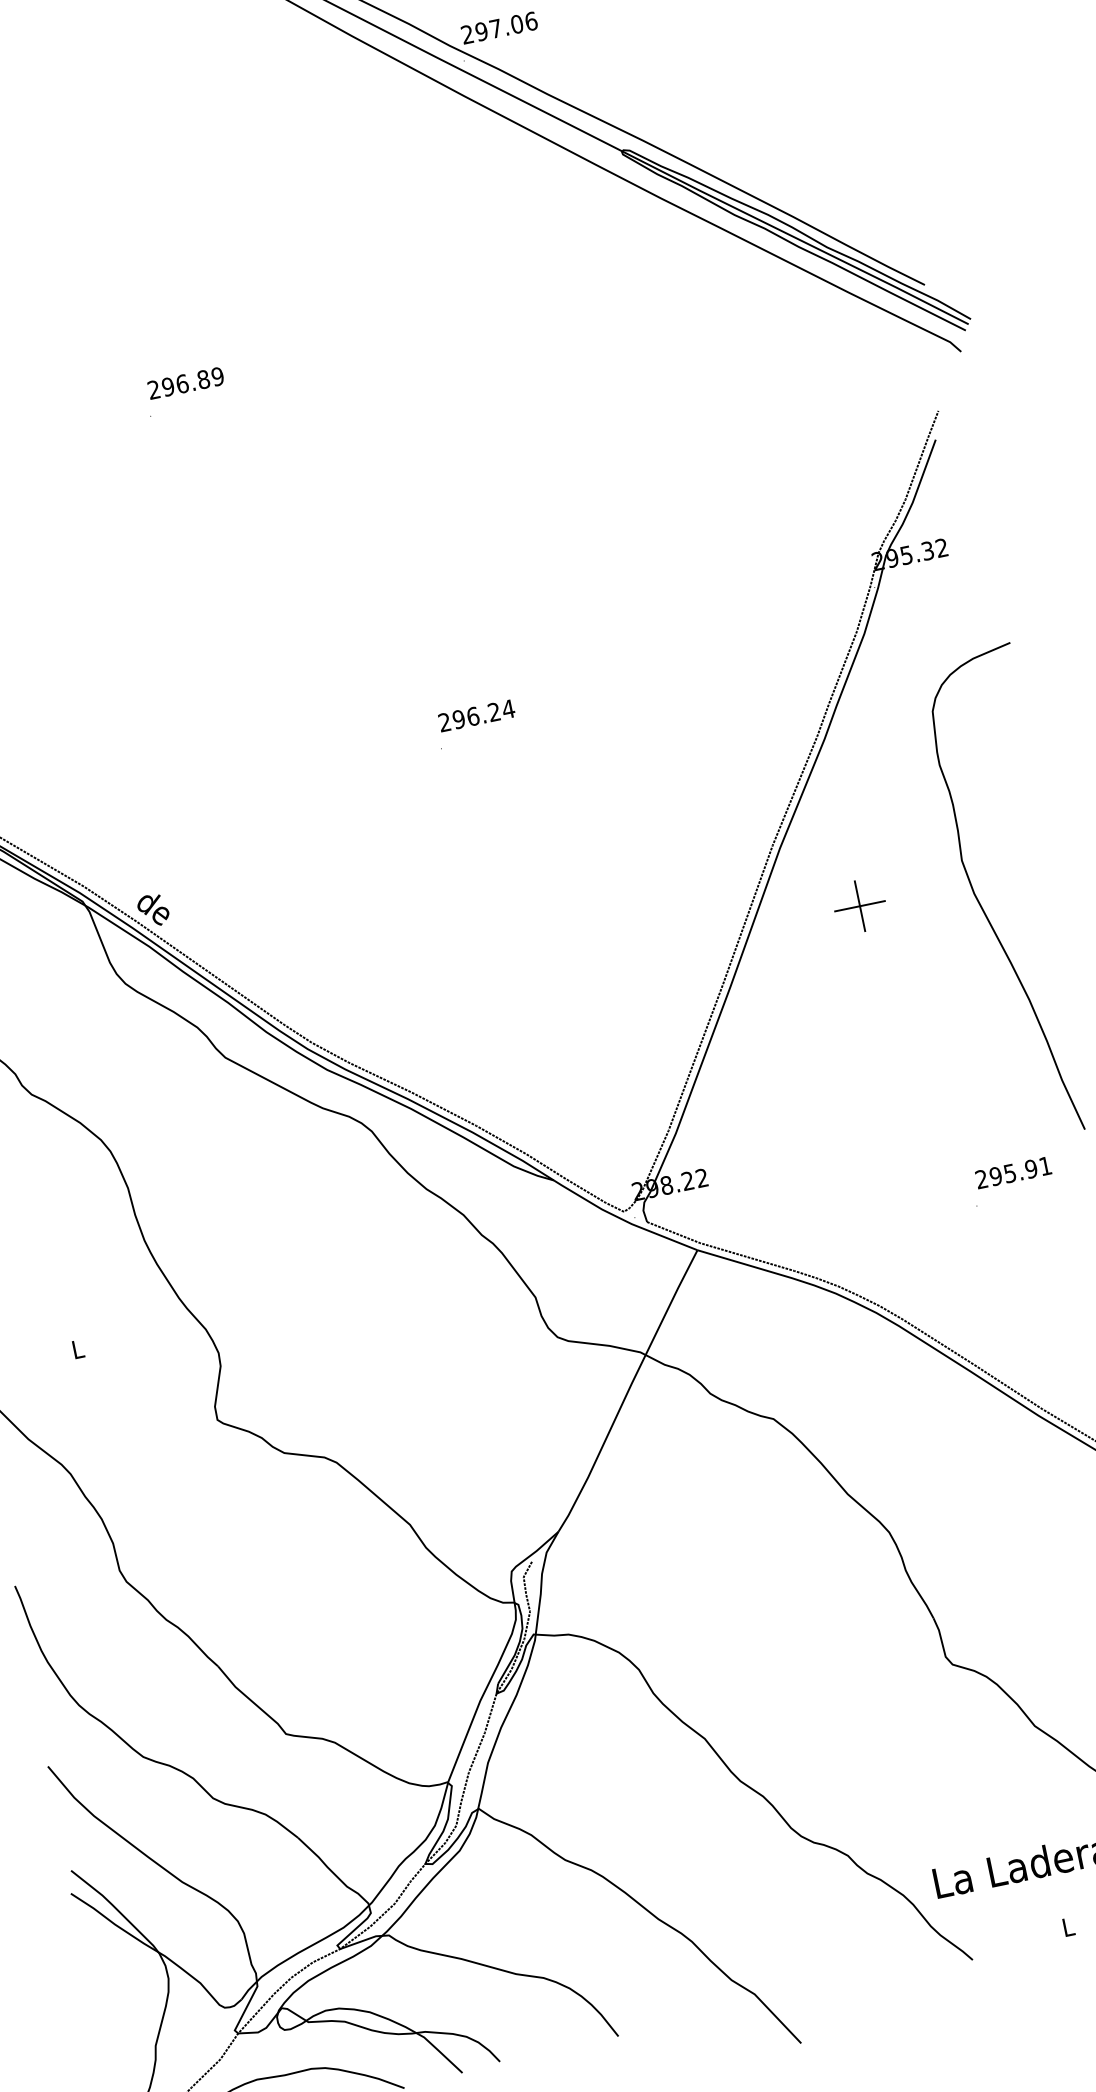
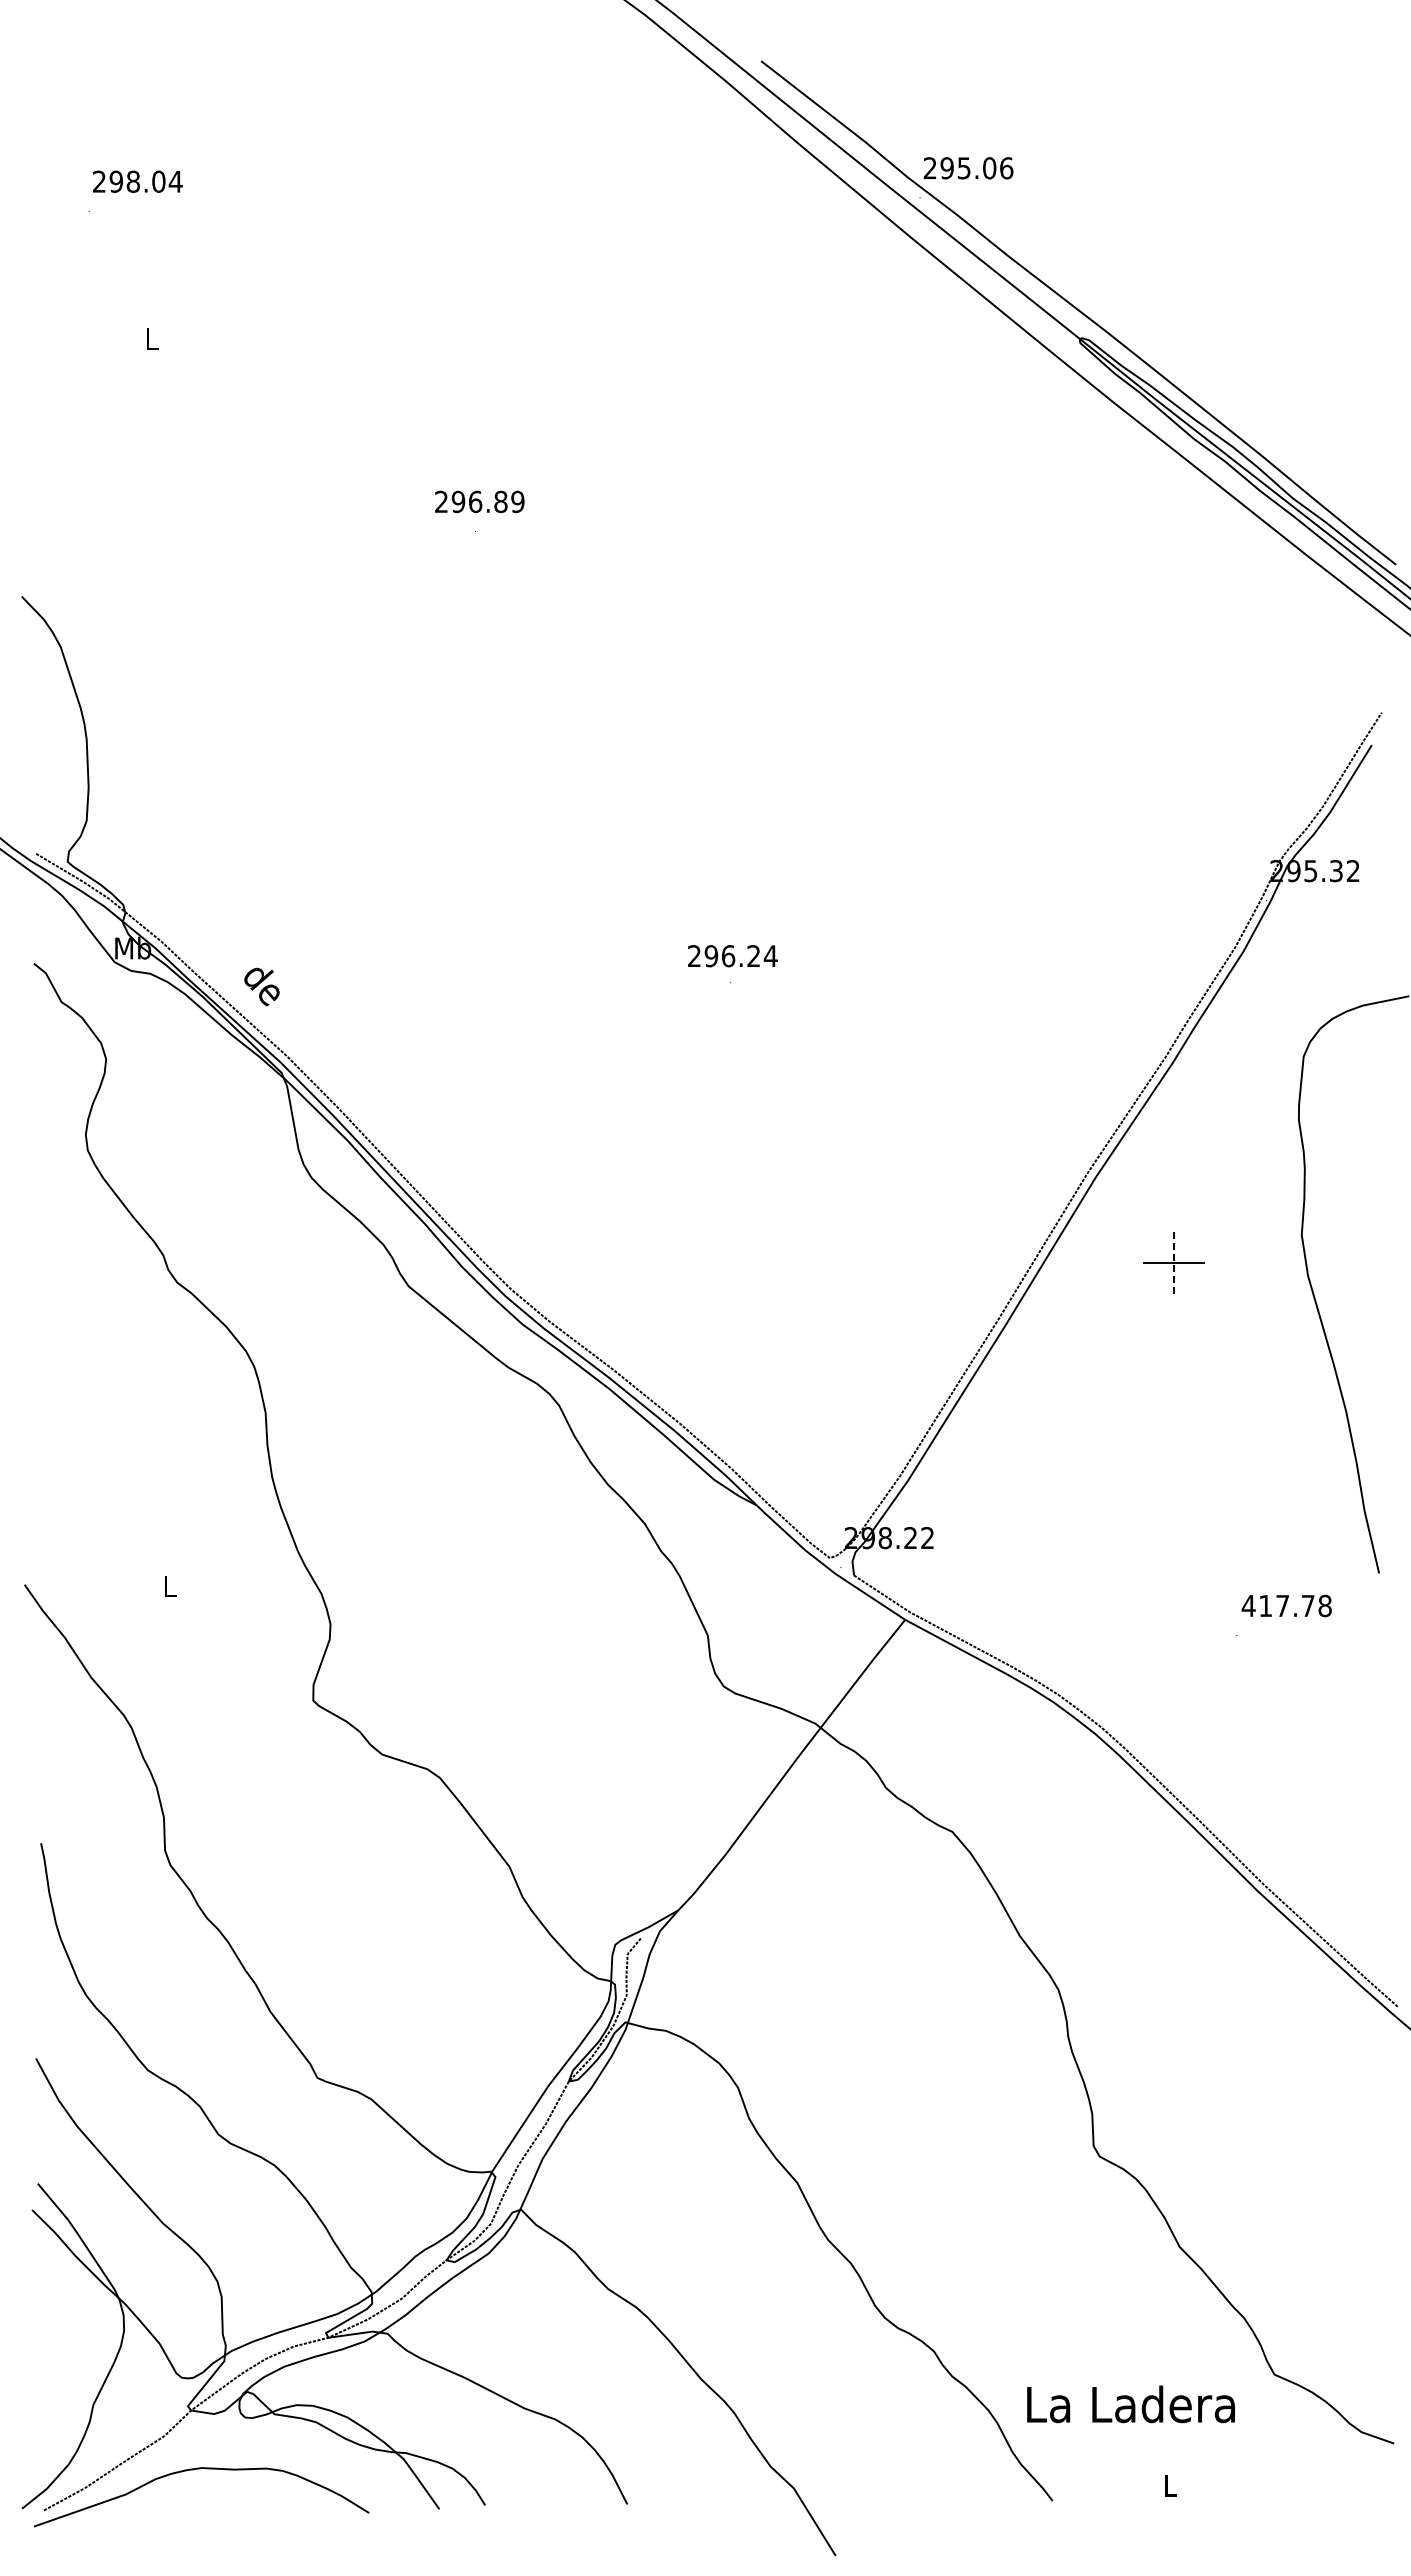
text: (495, 29) -> (963, 168), 297.06 -> 295.06
text: (185, 382) -> (479, 501), moved
text: (476, 716) -> (732, 956), moved
line: (859, 906) -> (1173, 1263), solid -> dashed
text: (153, 910) -> (261, 986), moved
text: (1013, 1172) -> (1286, 1605), 295.91 -> 417.78

